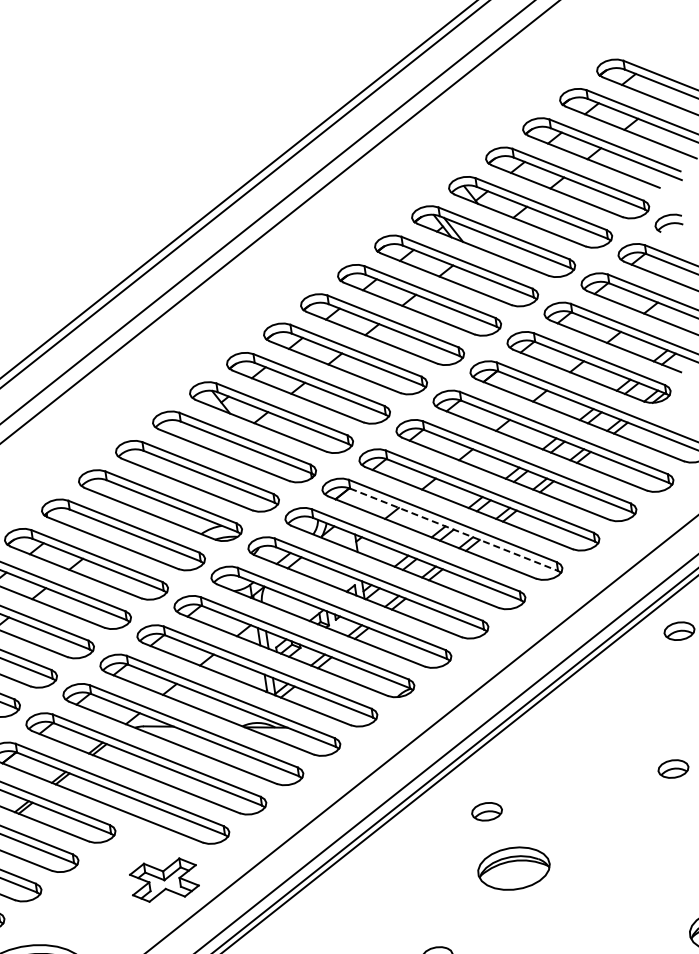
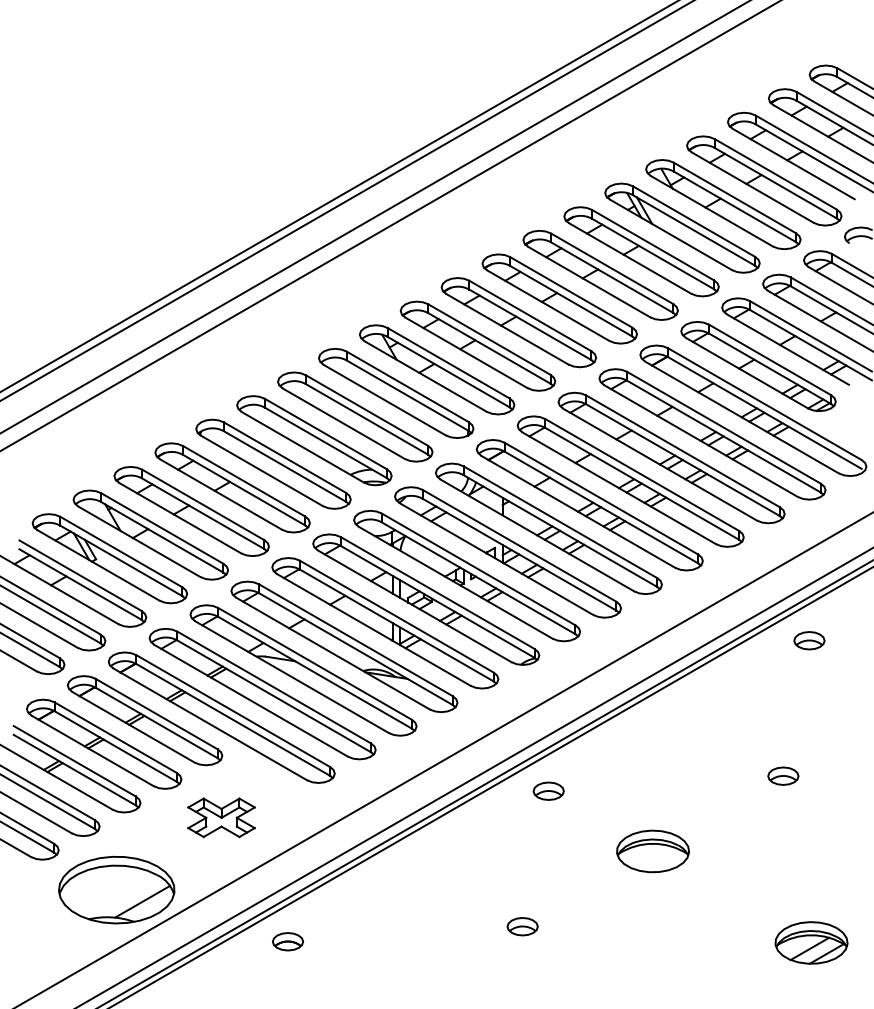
line: (454, 529) -> (601, 507), dashed -> solid
part: (486, 811) -> (548, 790), moved
part: (513, 868) -> (652, 851), moved
part: (164, 879) -> (221, 817), moved

